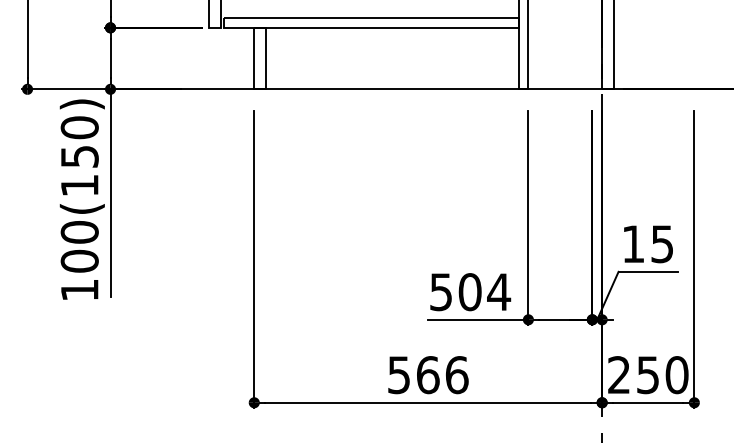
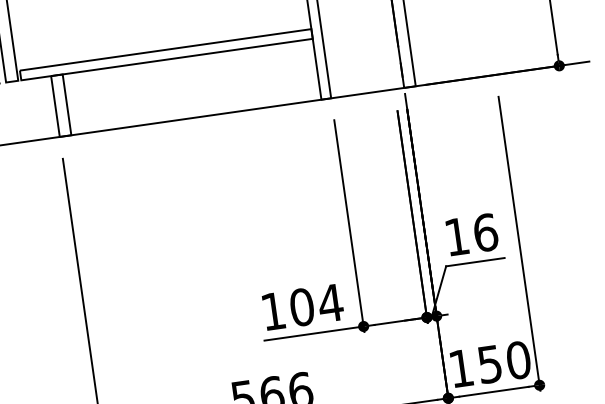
text: (662, 244) -> (485, 233), 15 -> 16
text: (440, 292) -> (272, 311), 504 -> 104
text: (618, 374) -> (460, 367), 250 -> 150

